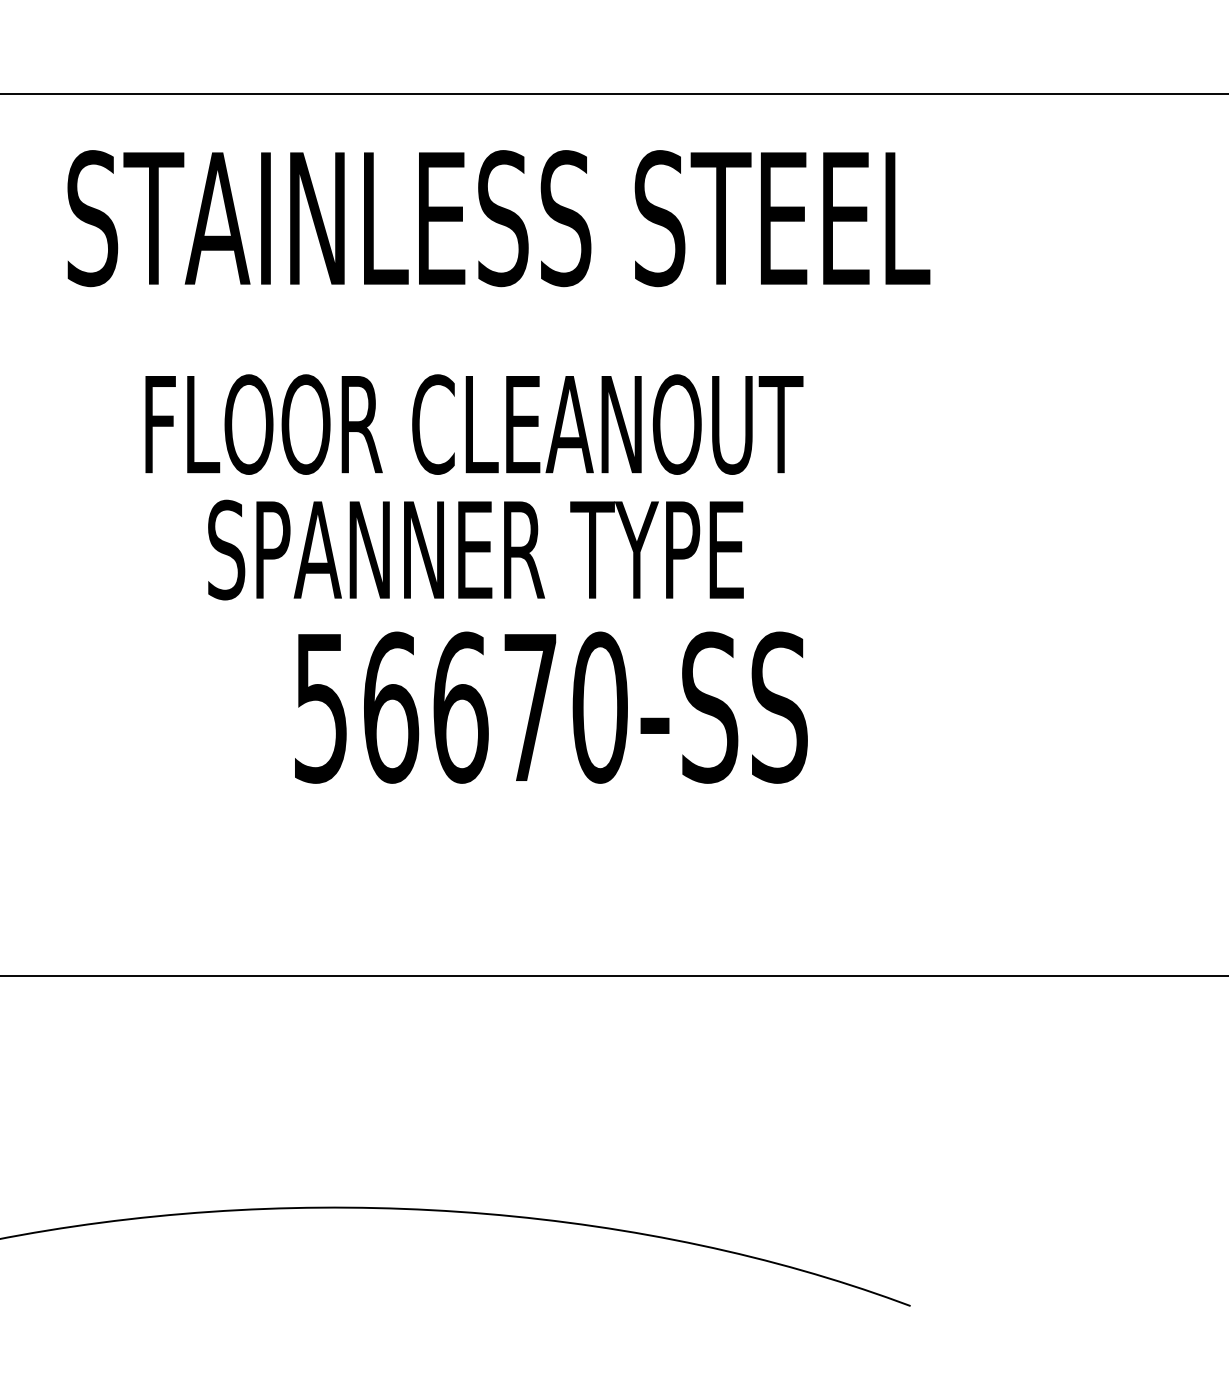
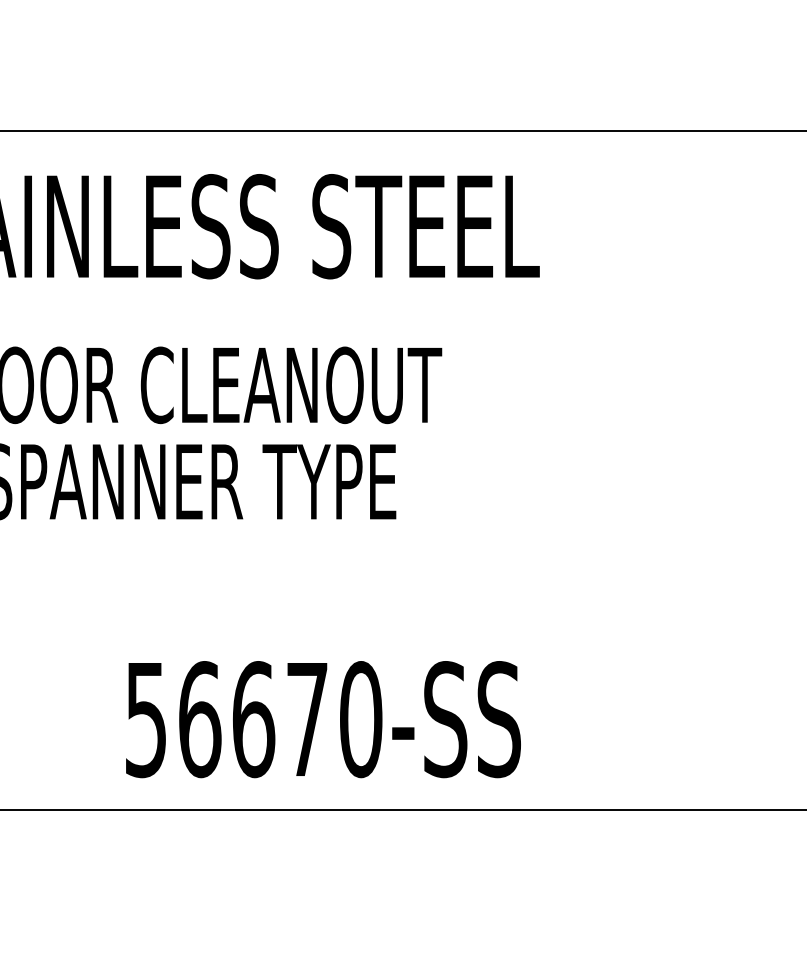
text: (551, 707) -> (323, 719), moved

